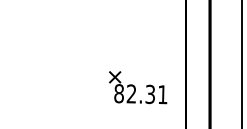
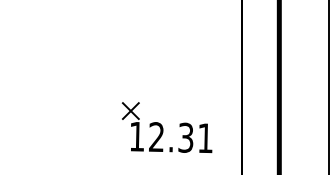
text: (118, 93) -> (136, 136), 82.31 -> 12.31

